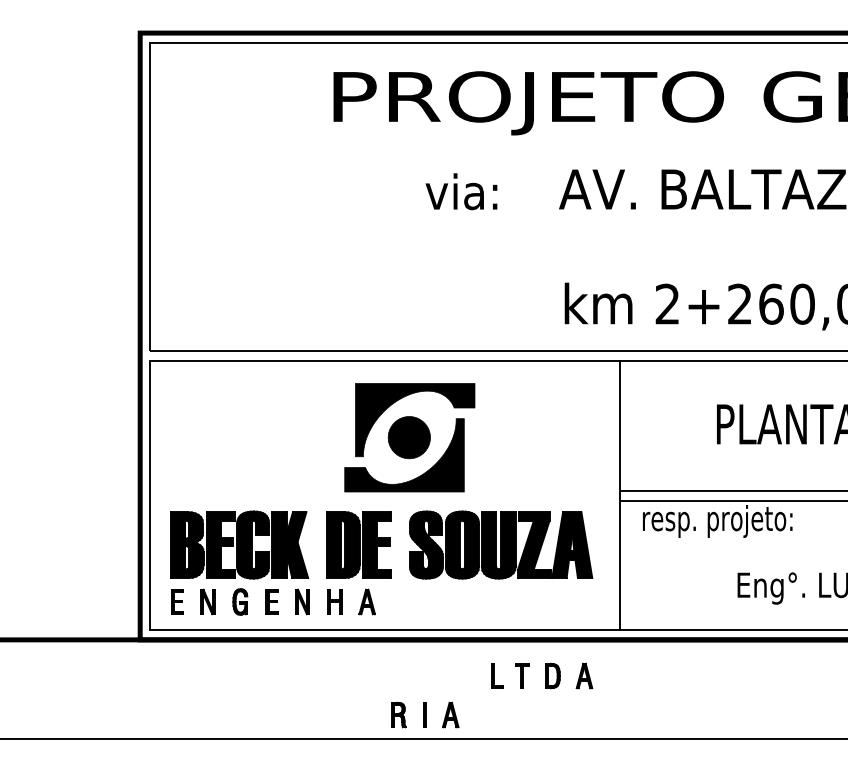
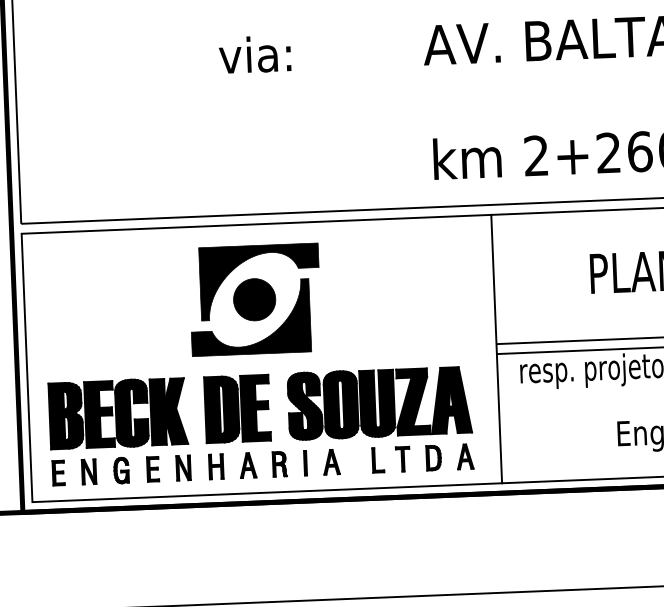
text: (461, 191) -> (255, 54), moved
part: (409, 437) -> (254, 299), moved
part: (542, 675) -> (423, 457), moved
part: (425, 714) -> (306, 462), moved

